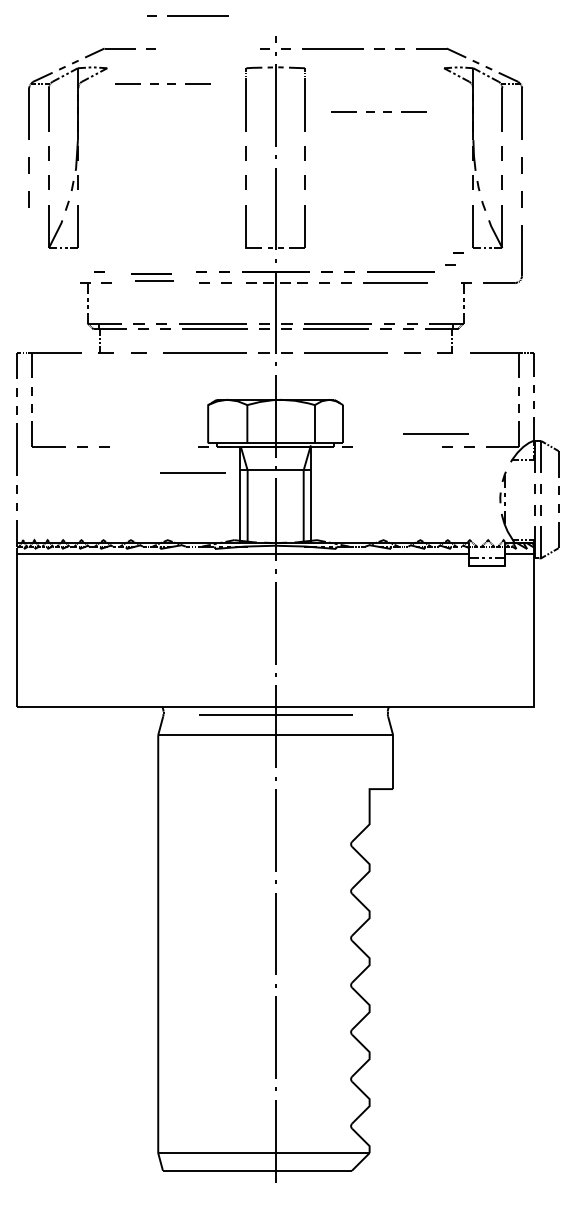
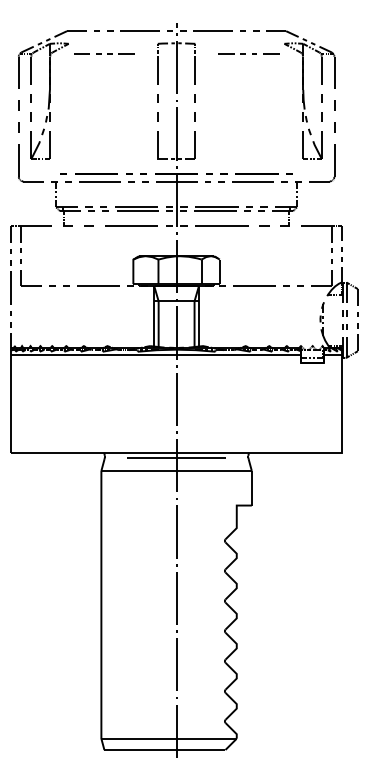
line: (188, 14) -> (133, 30), moved
line: (373, 111) -> (245, 53), moved
part: (30, 255) -> (19, 163), added
part: (453, 258) -> (286, 177), moved
part: (152, 276) -> (97, 177), size x1.67
line: (275, 283) -> (176, 181), dashed -> solid
line: (436, 433) -> (254, 285), moved
line: (192, 472) -> (98, 285), moved

